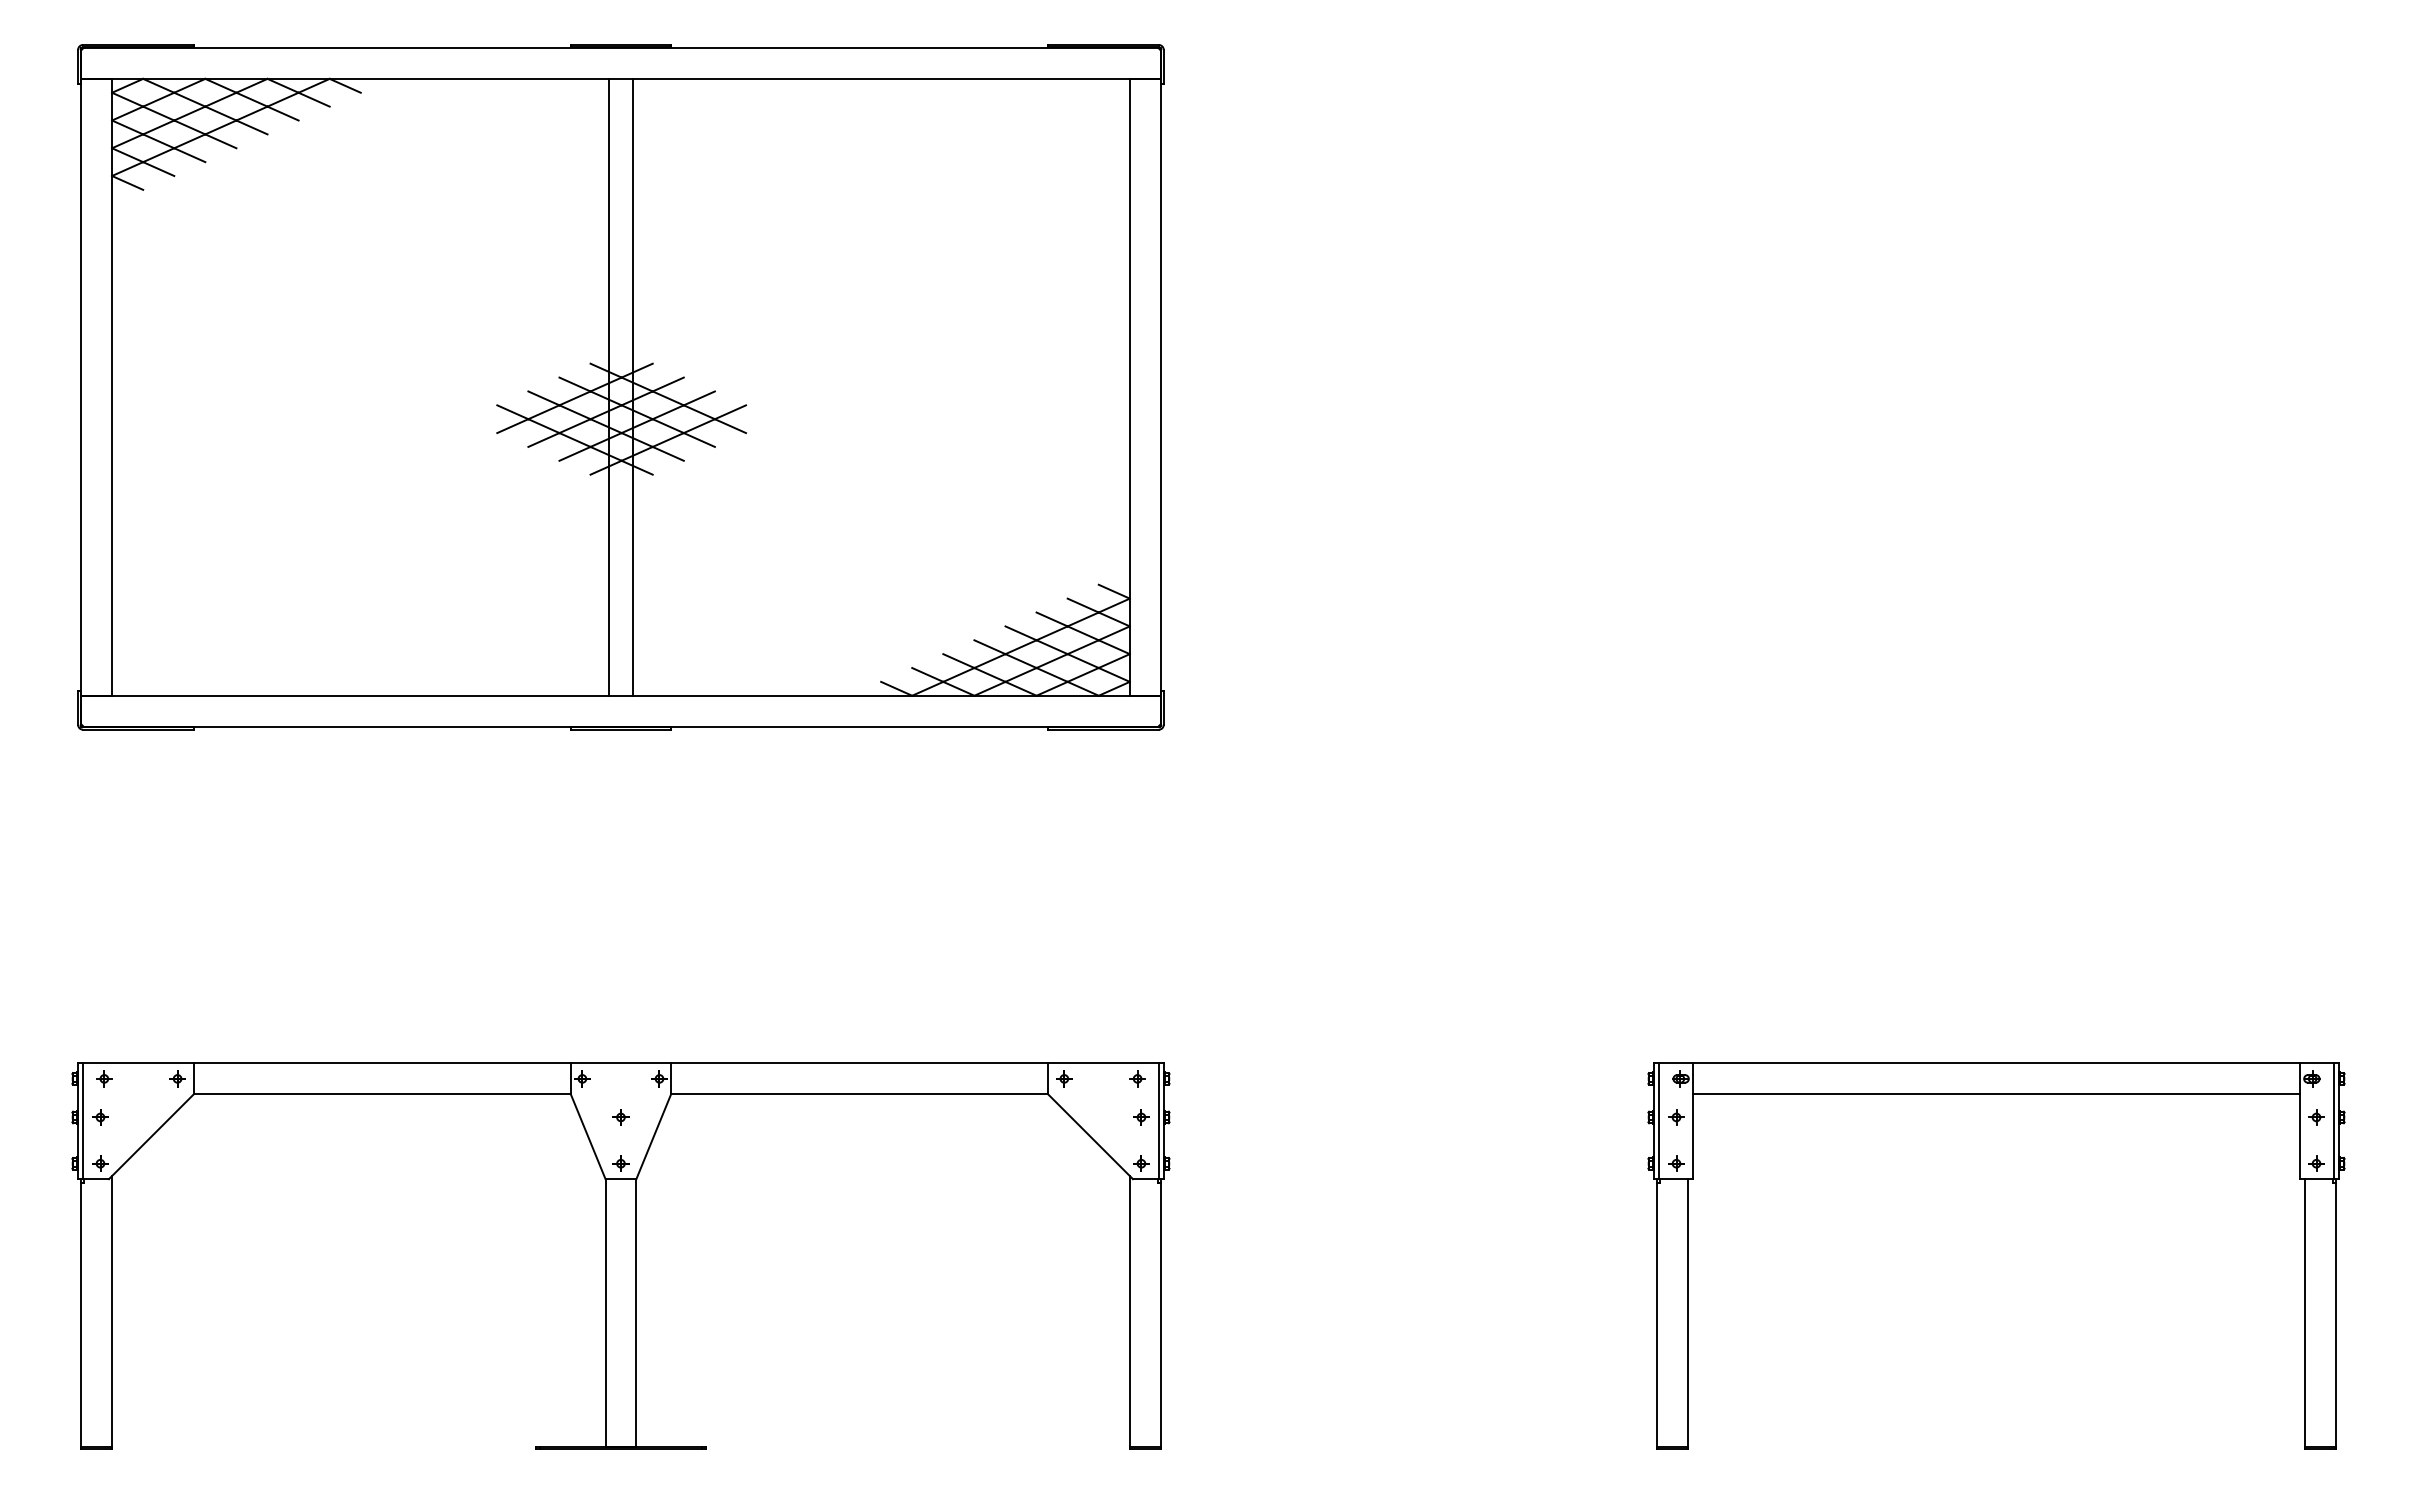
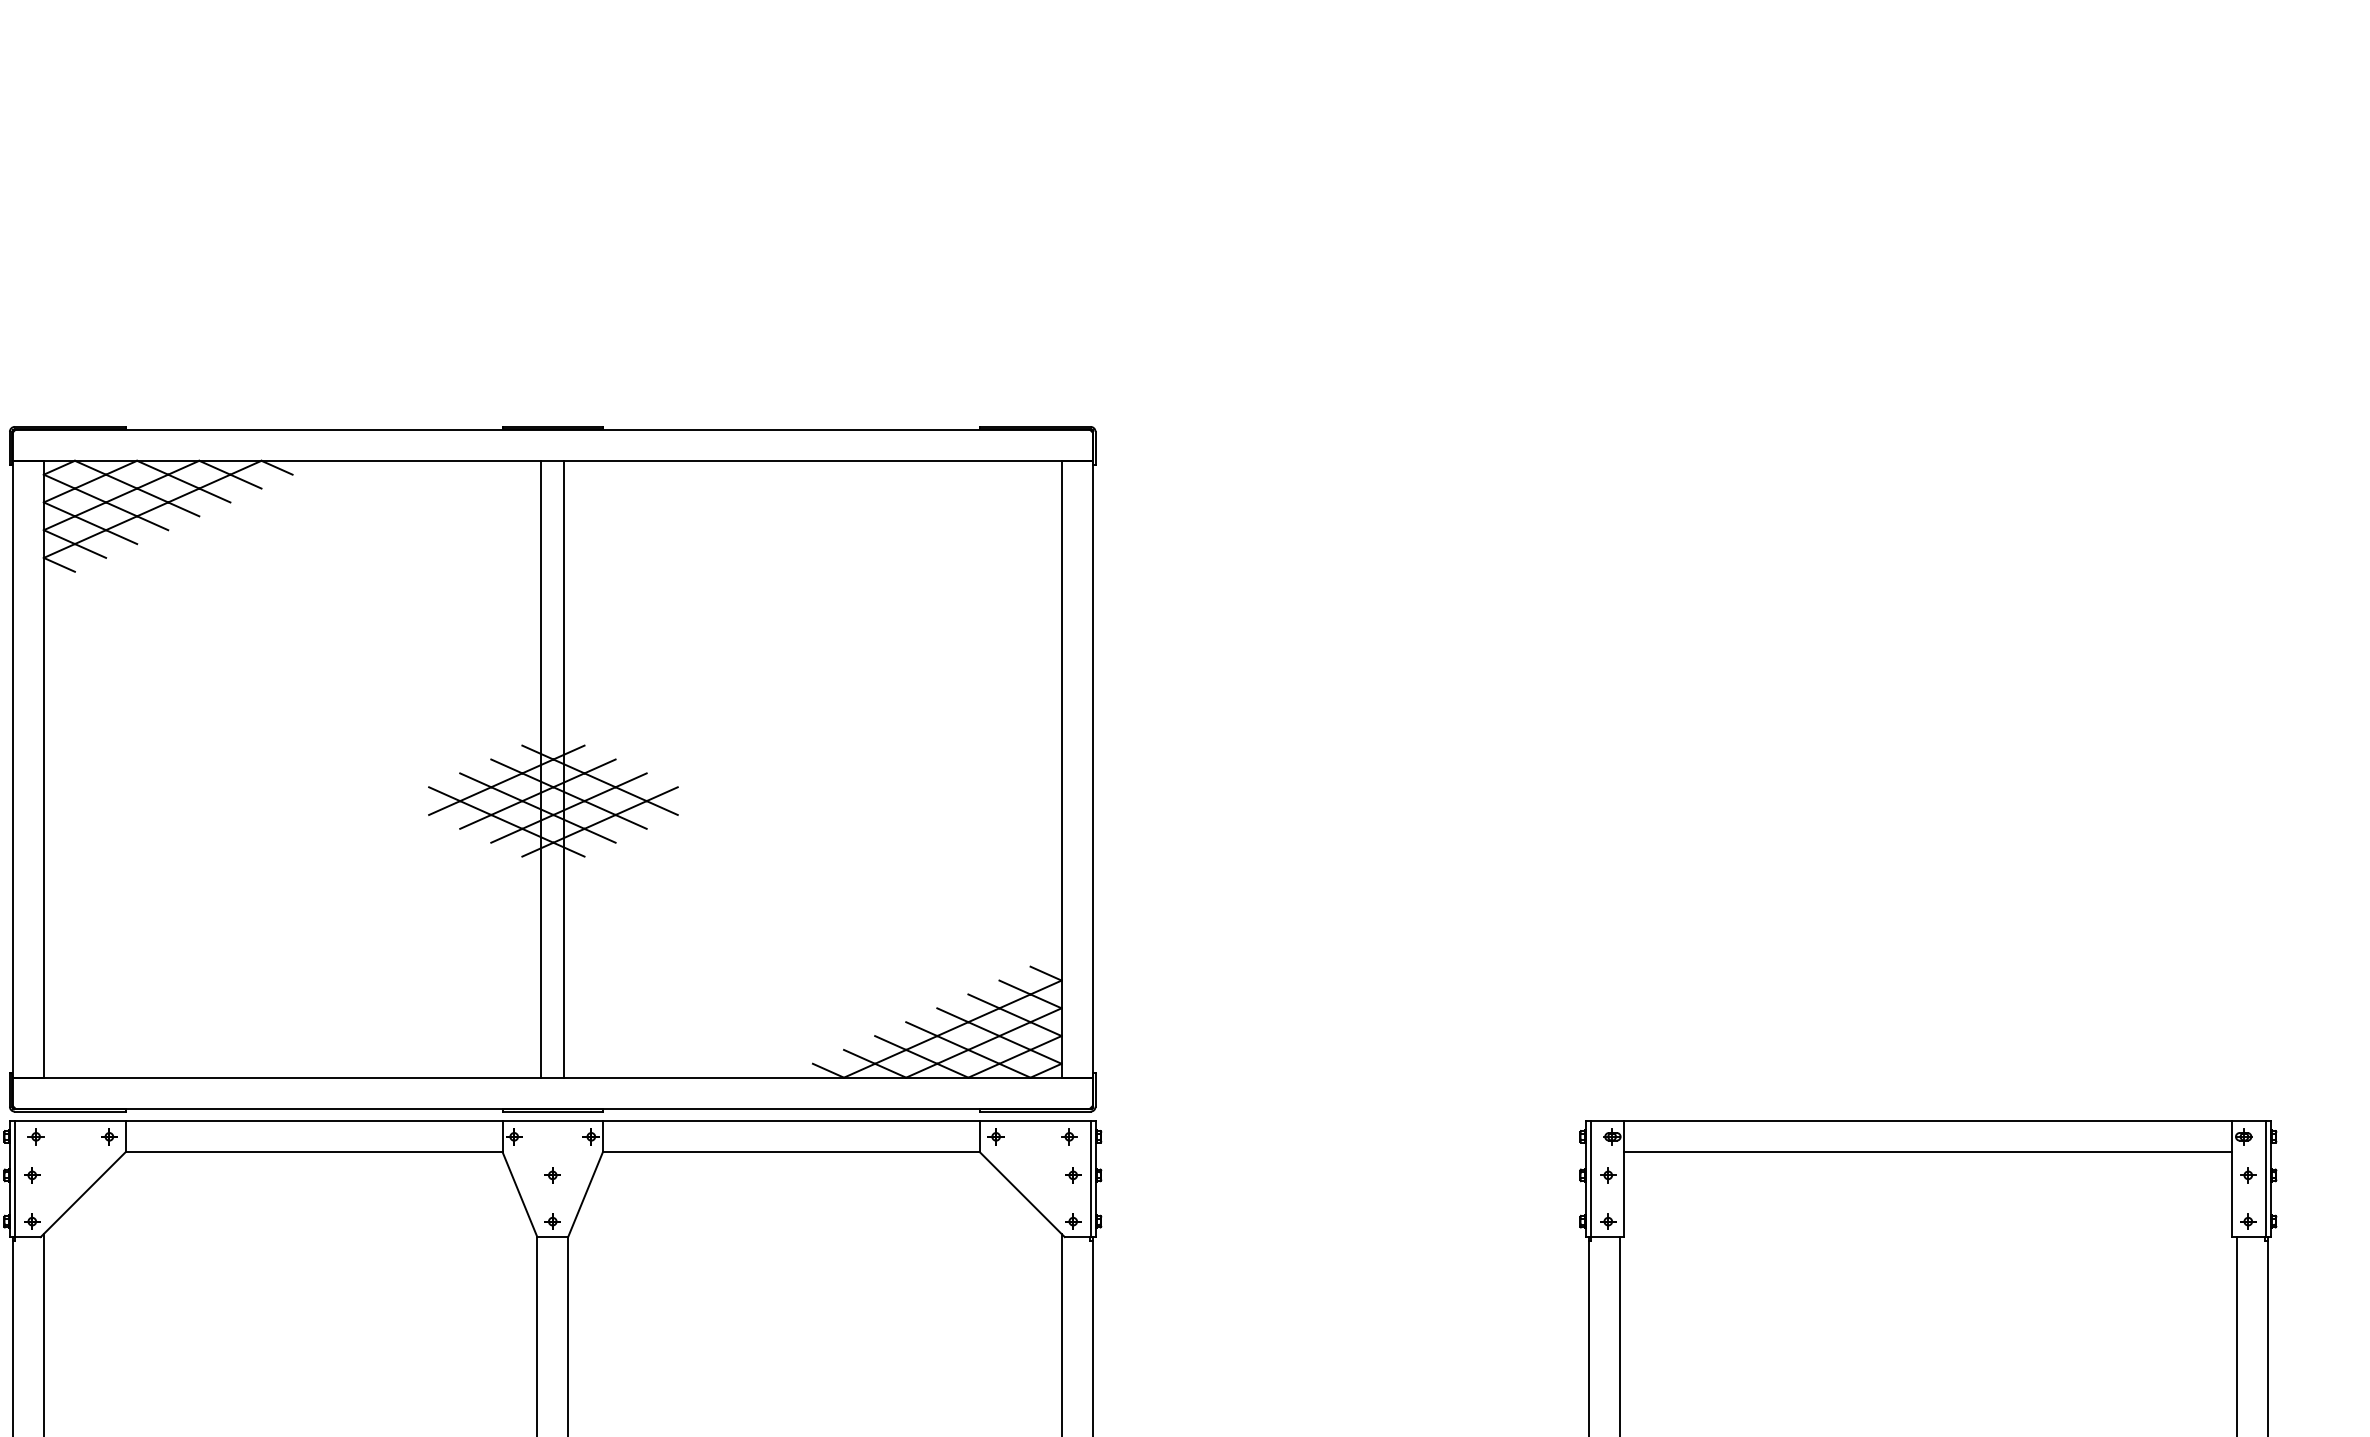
part: (620, 387) -> (552, 769), moved

